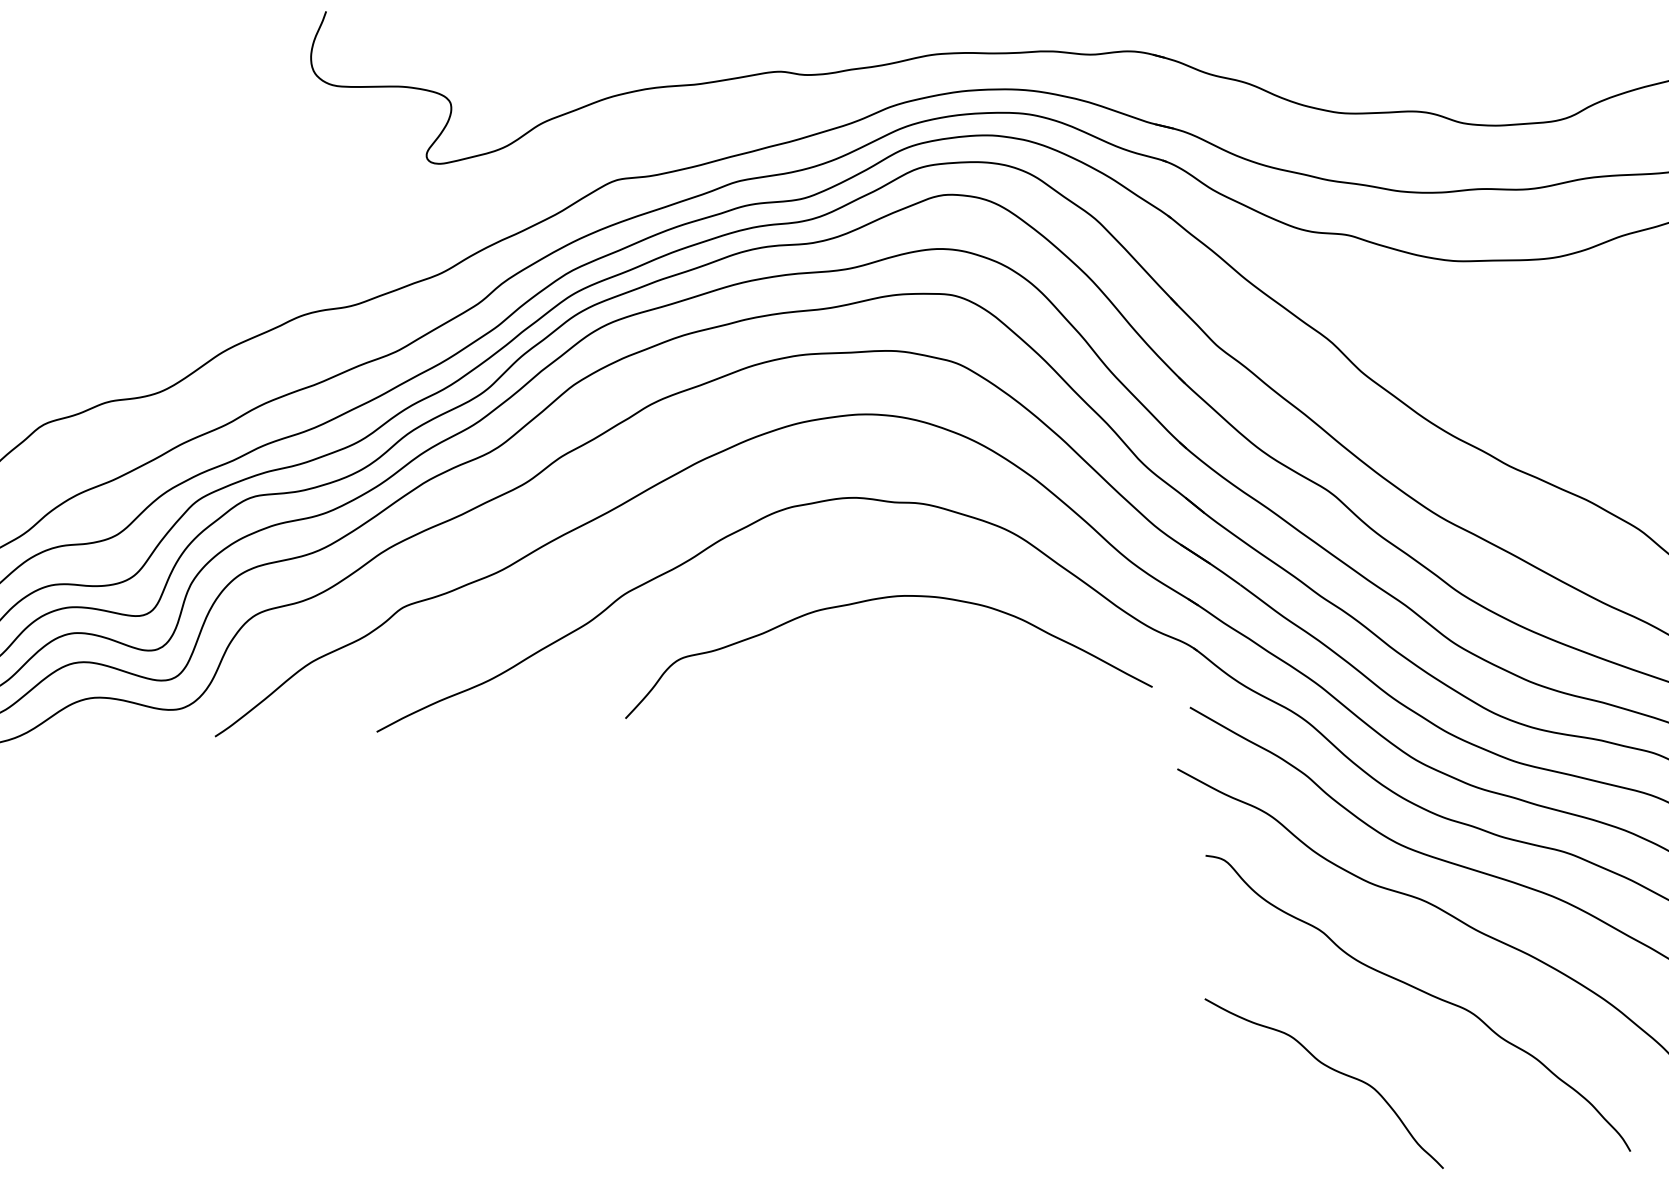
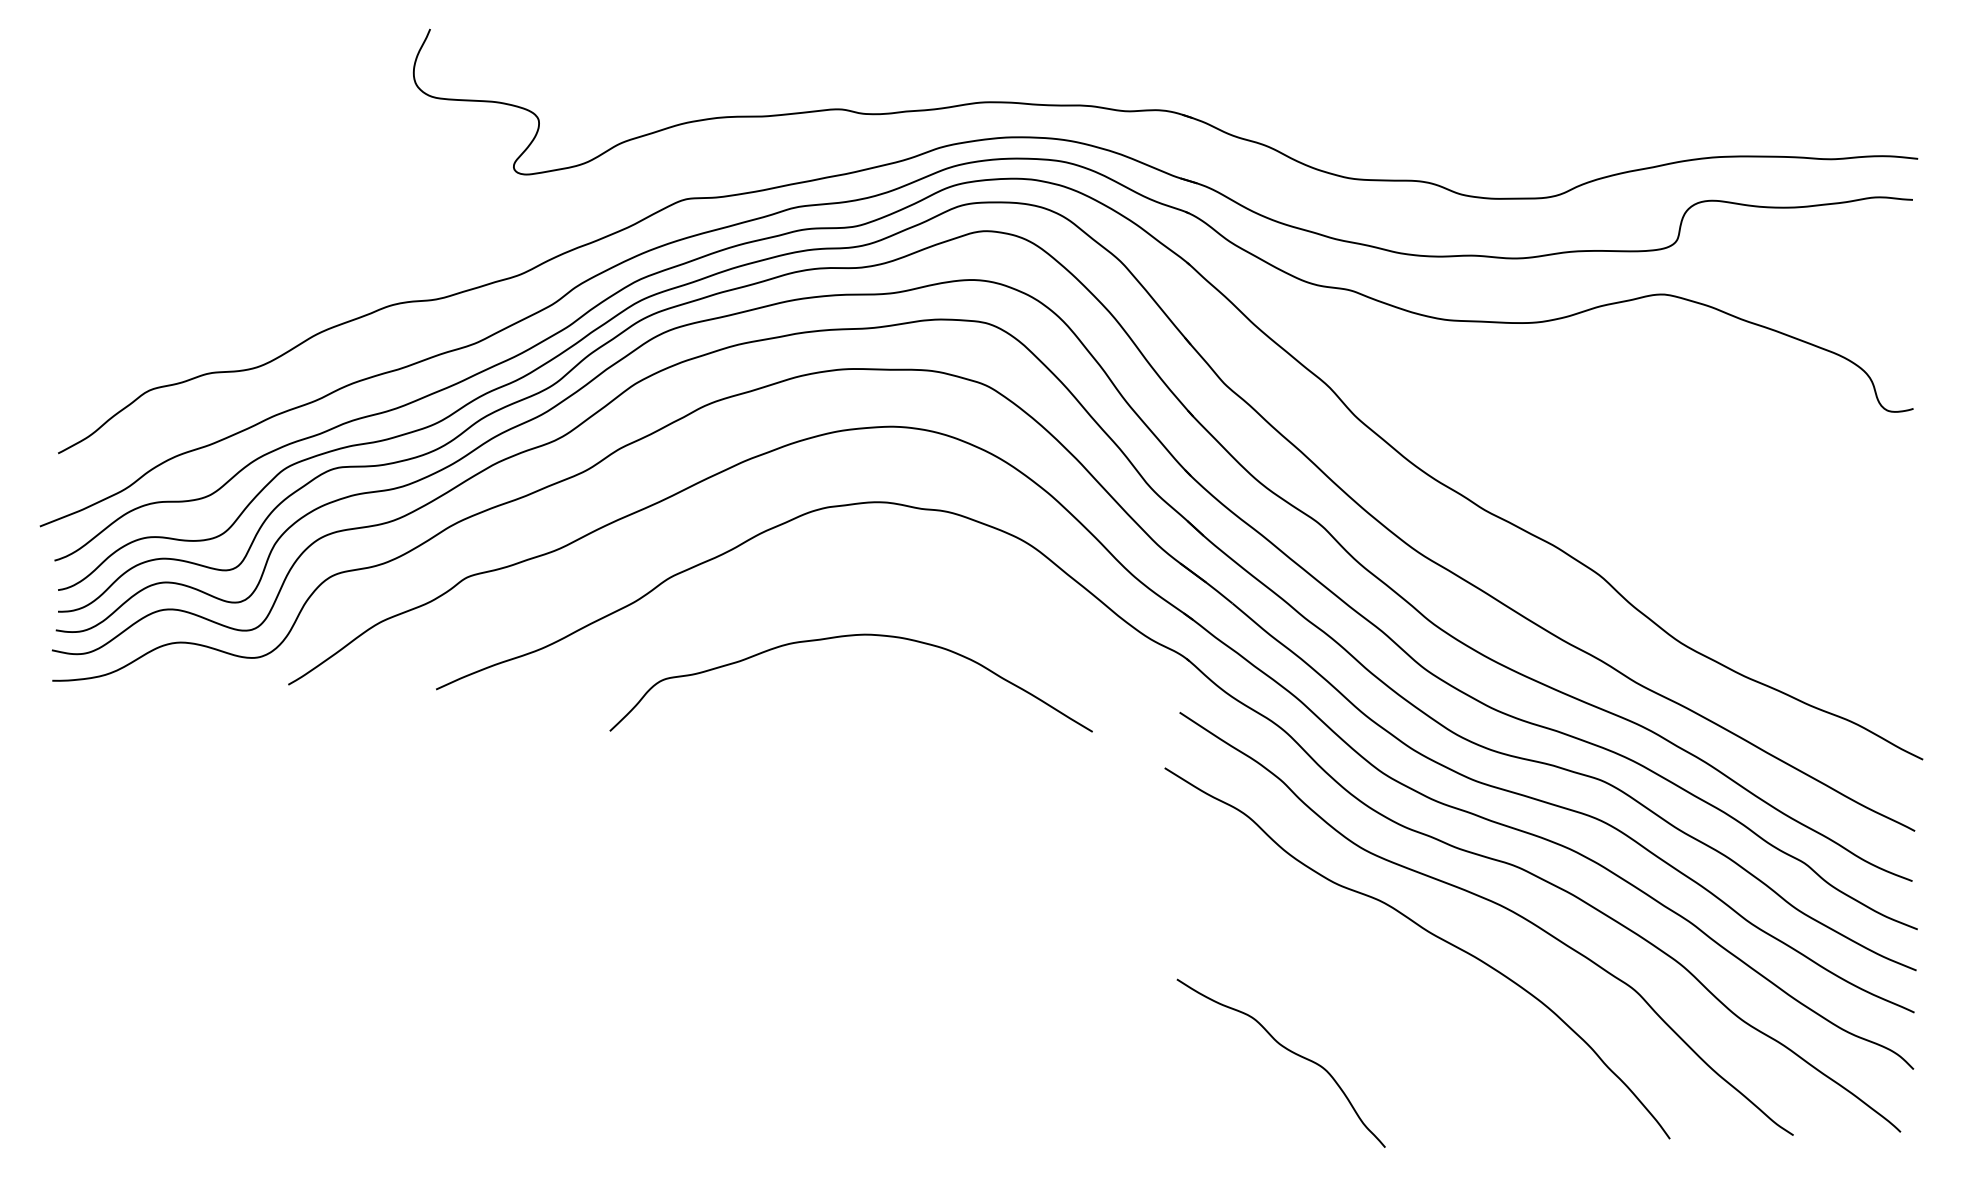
curve: (874, 600) -> (843, 637), moved
curve: (1421, 992) -> (1375, 985), removed

